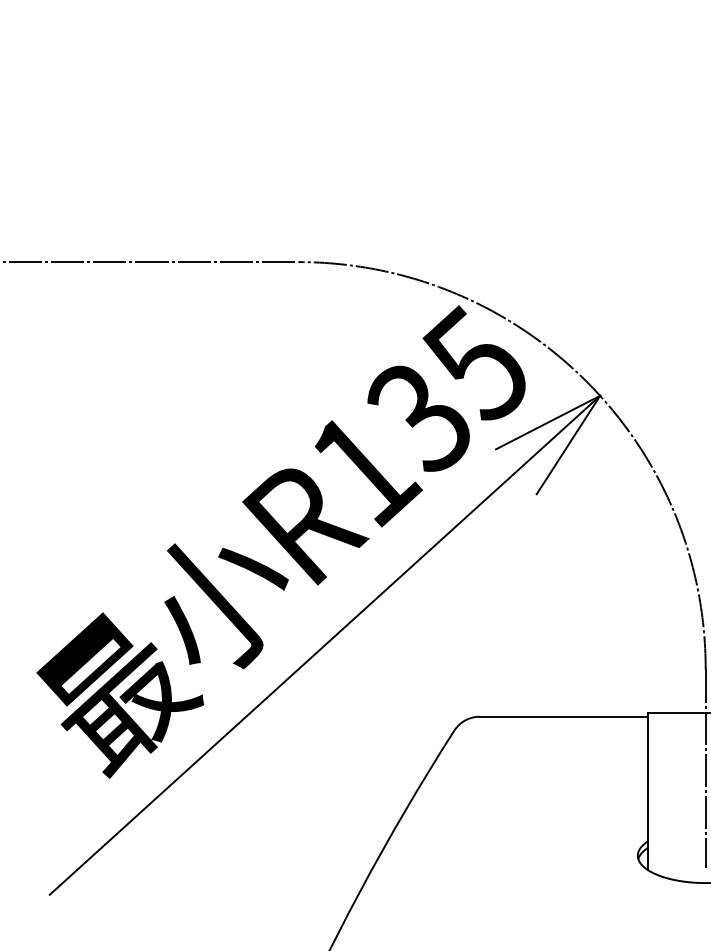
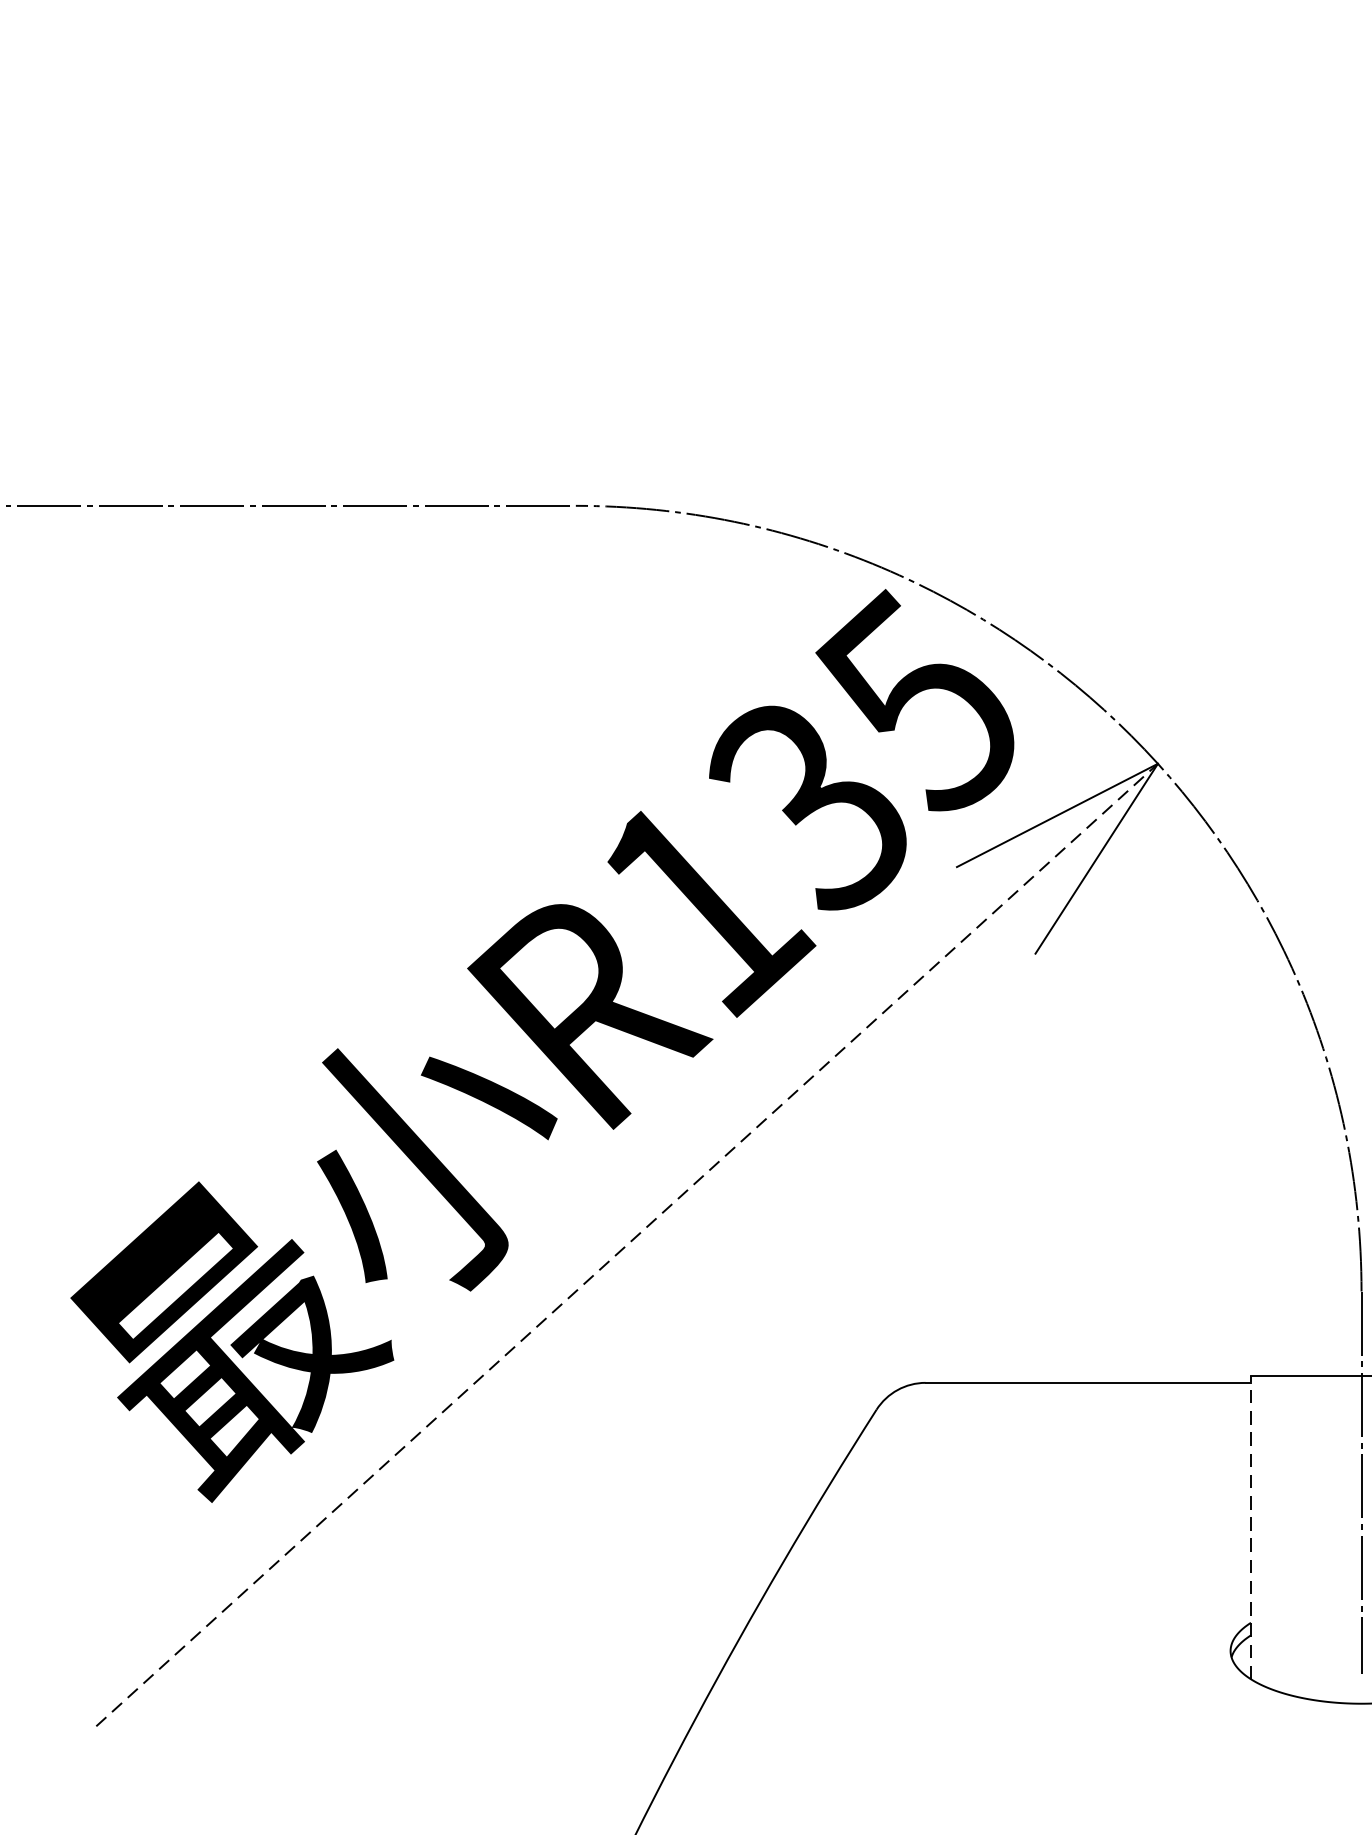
line: (325, 644) -> (628, 1243), solid -> dashed
line: (648, 791) -> (1251, 1527), solid -> dashed

